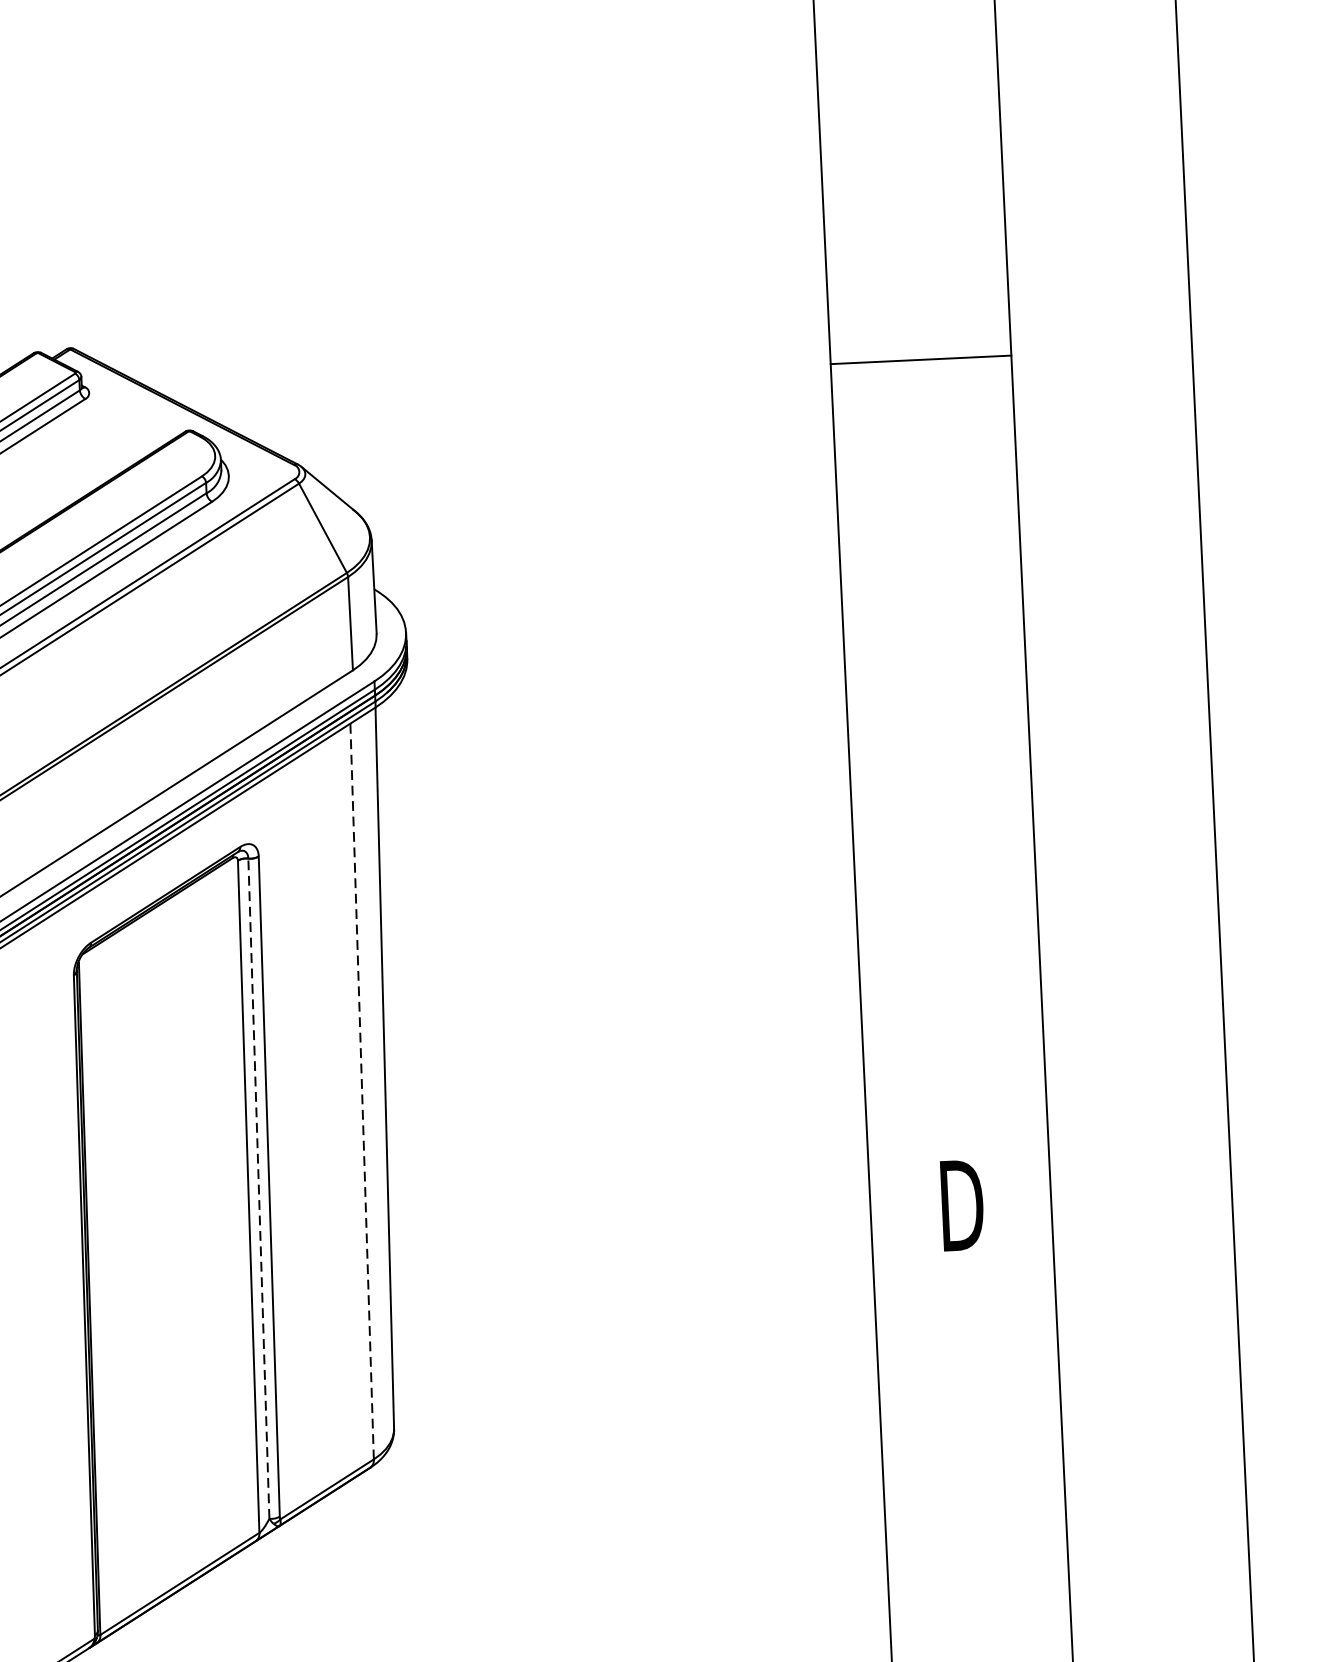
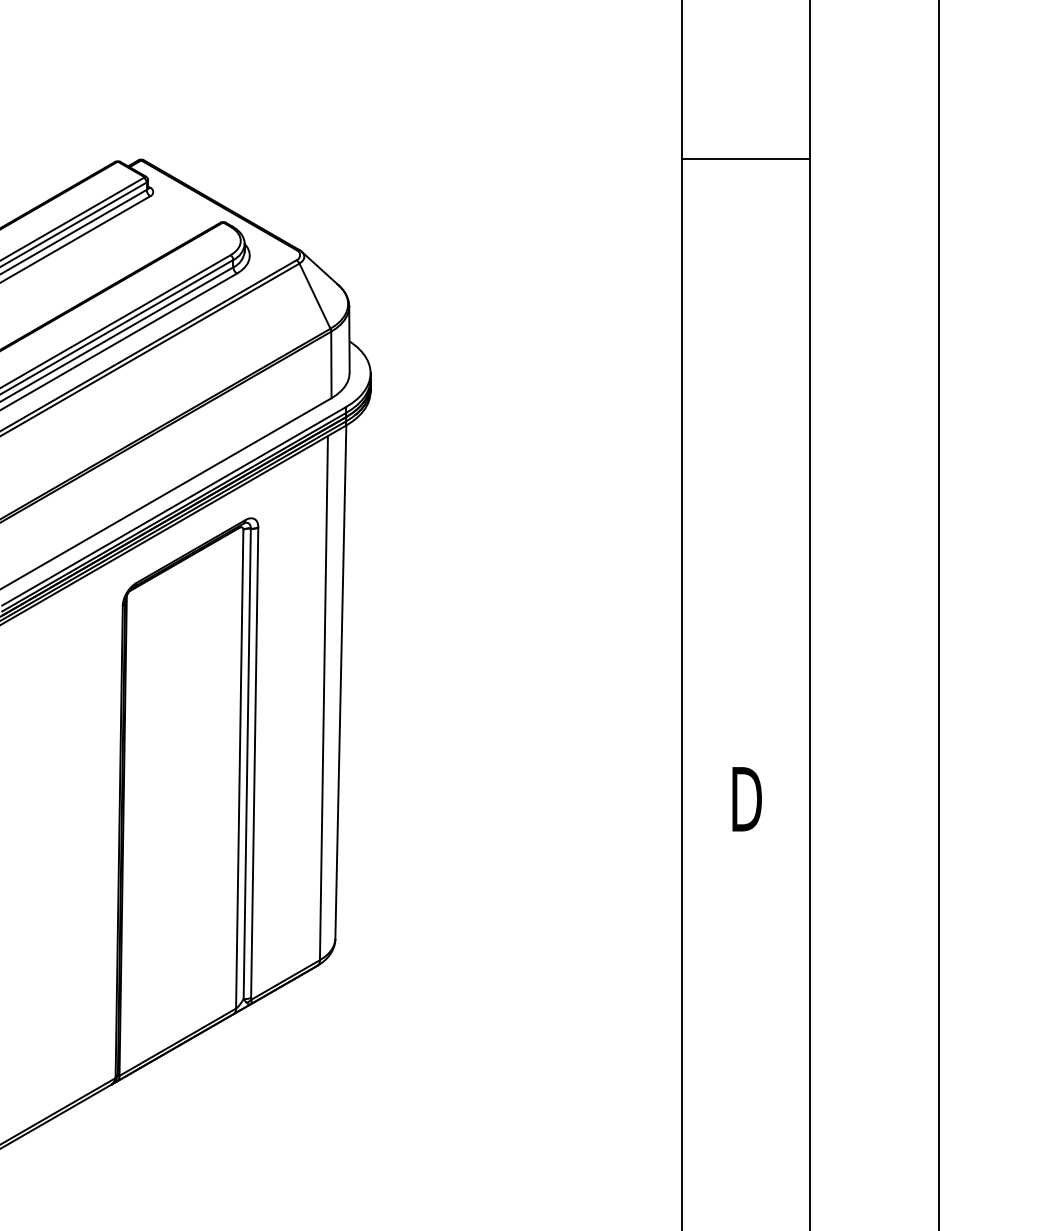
line: (920, 359) -> (745, 159), moved
line: (361, 1090) -> (323, 697), dashed -> solid
line: (259, 1188) -> (247, 763), dashed -> solid

